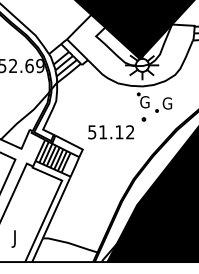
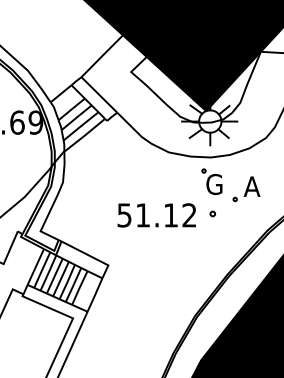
text: (167, 103) -> (253, 186), G -> A
text: (111, 132) -> (157, 215), moved

